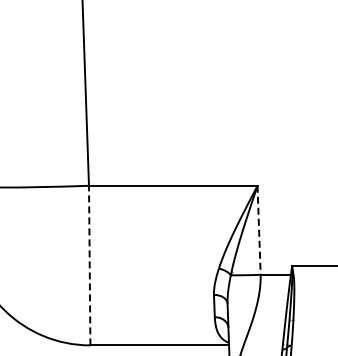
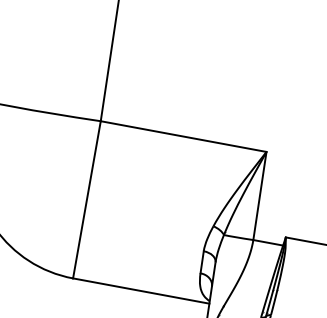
line: (259, 230) -> (260, 196), dashed -> solid
line: (89, 265) -> (86, 199), dashed -> solid

